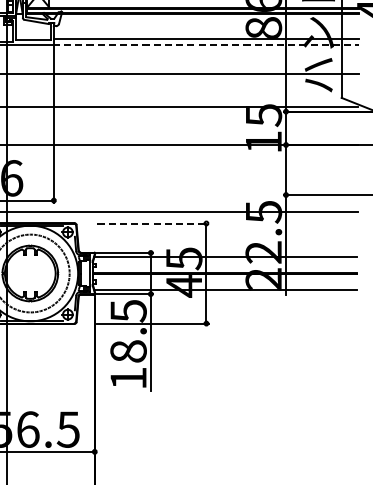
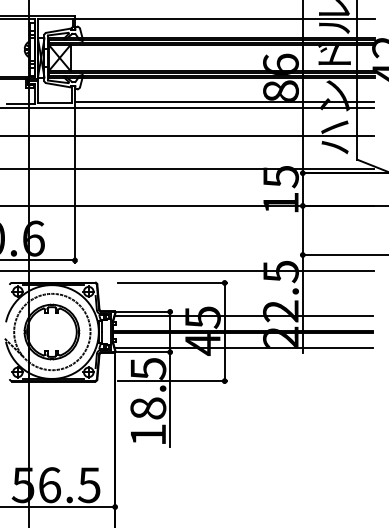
line: (206, 44) -> (224, 107), dashed -> solid
line: (153, 223) -> (172, 282), dashed -> solid

